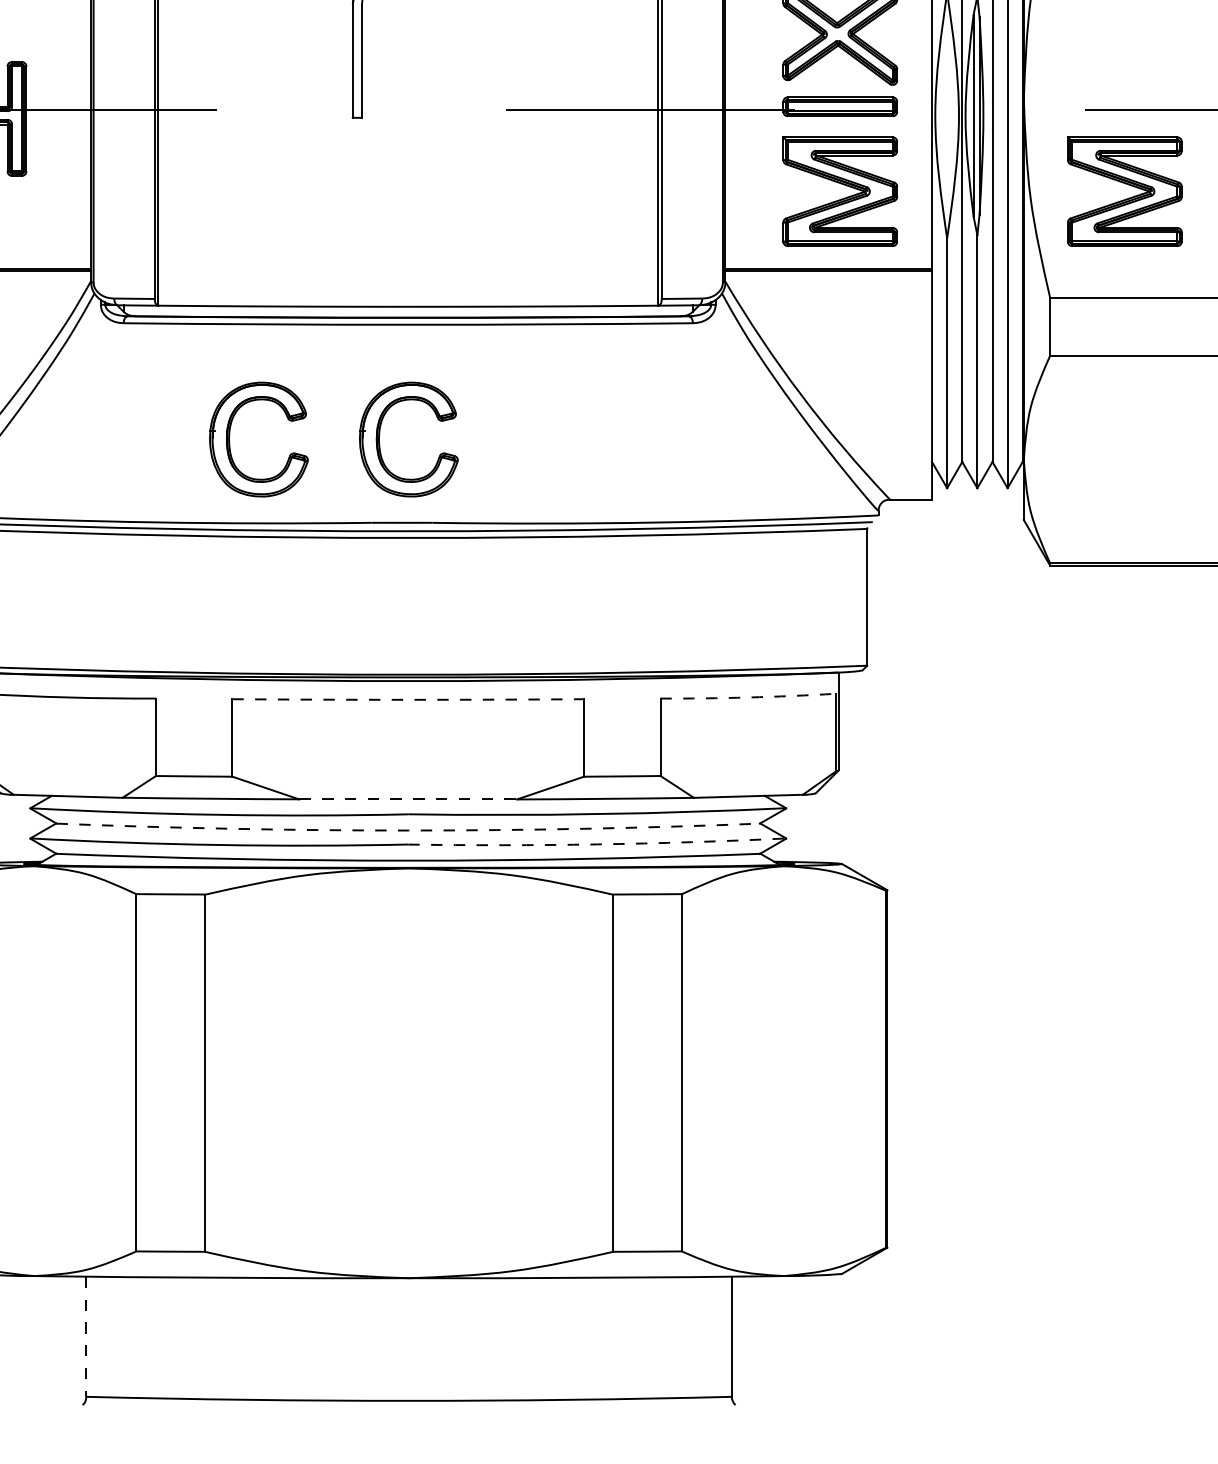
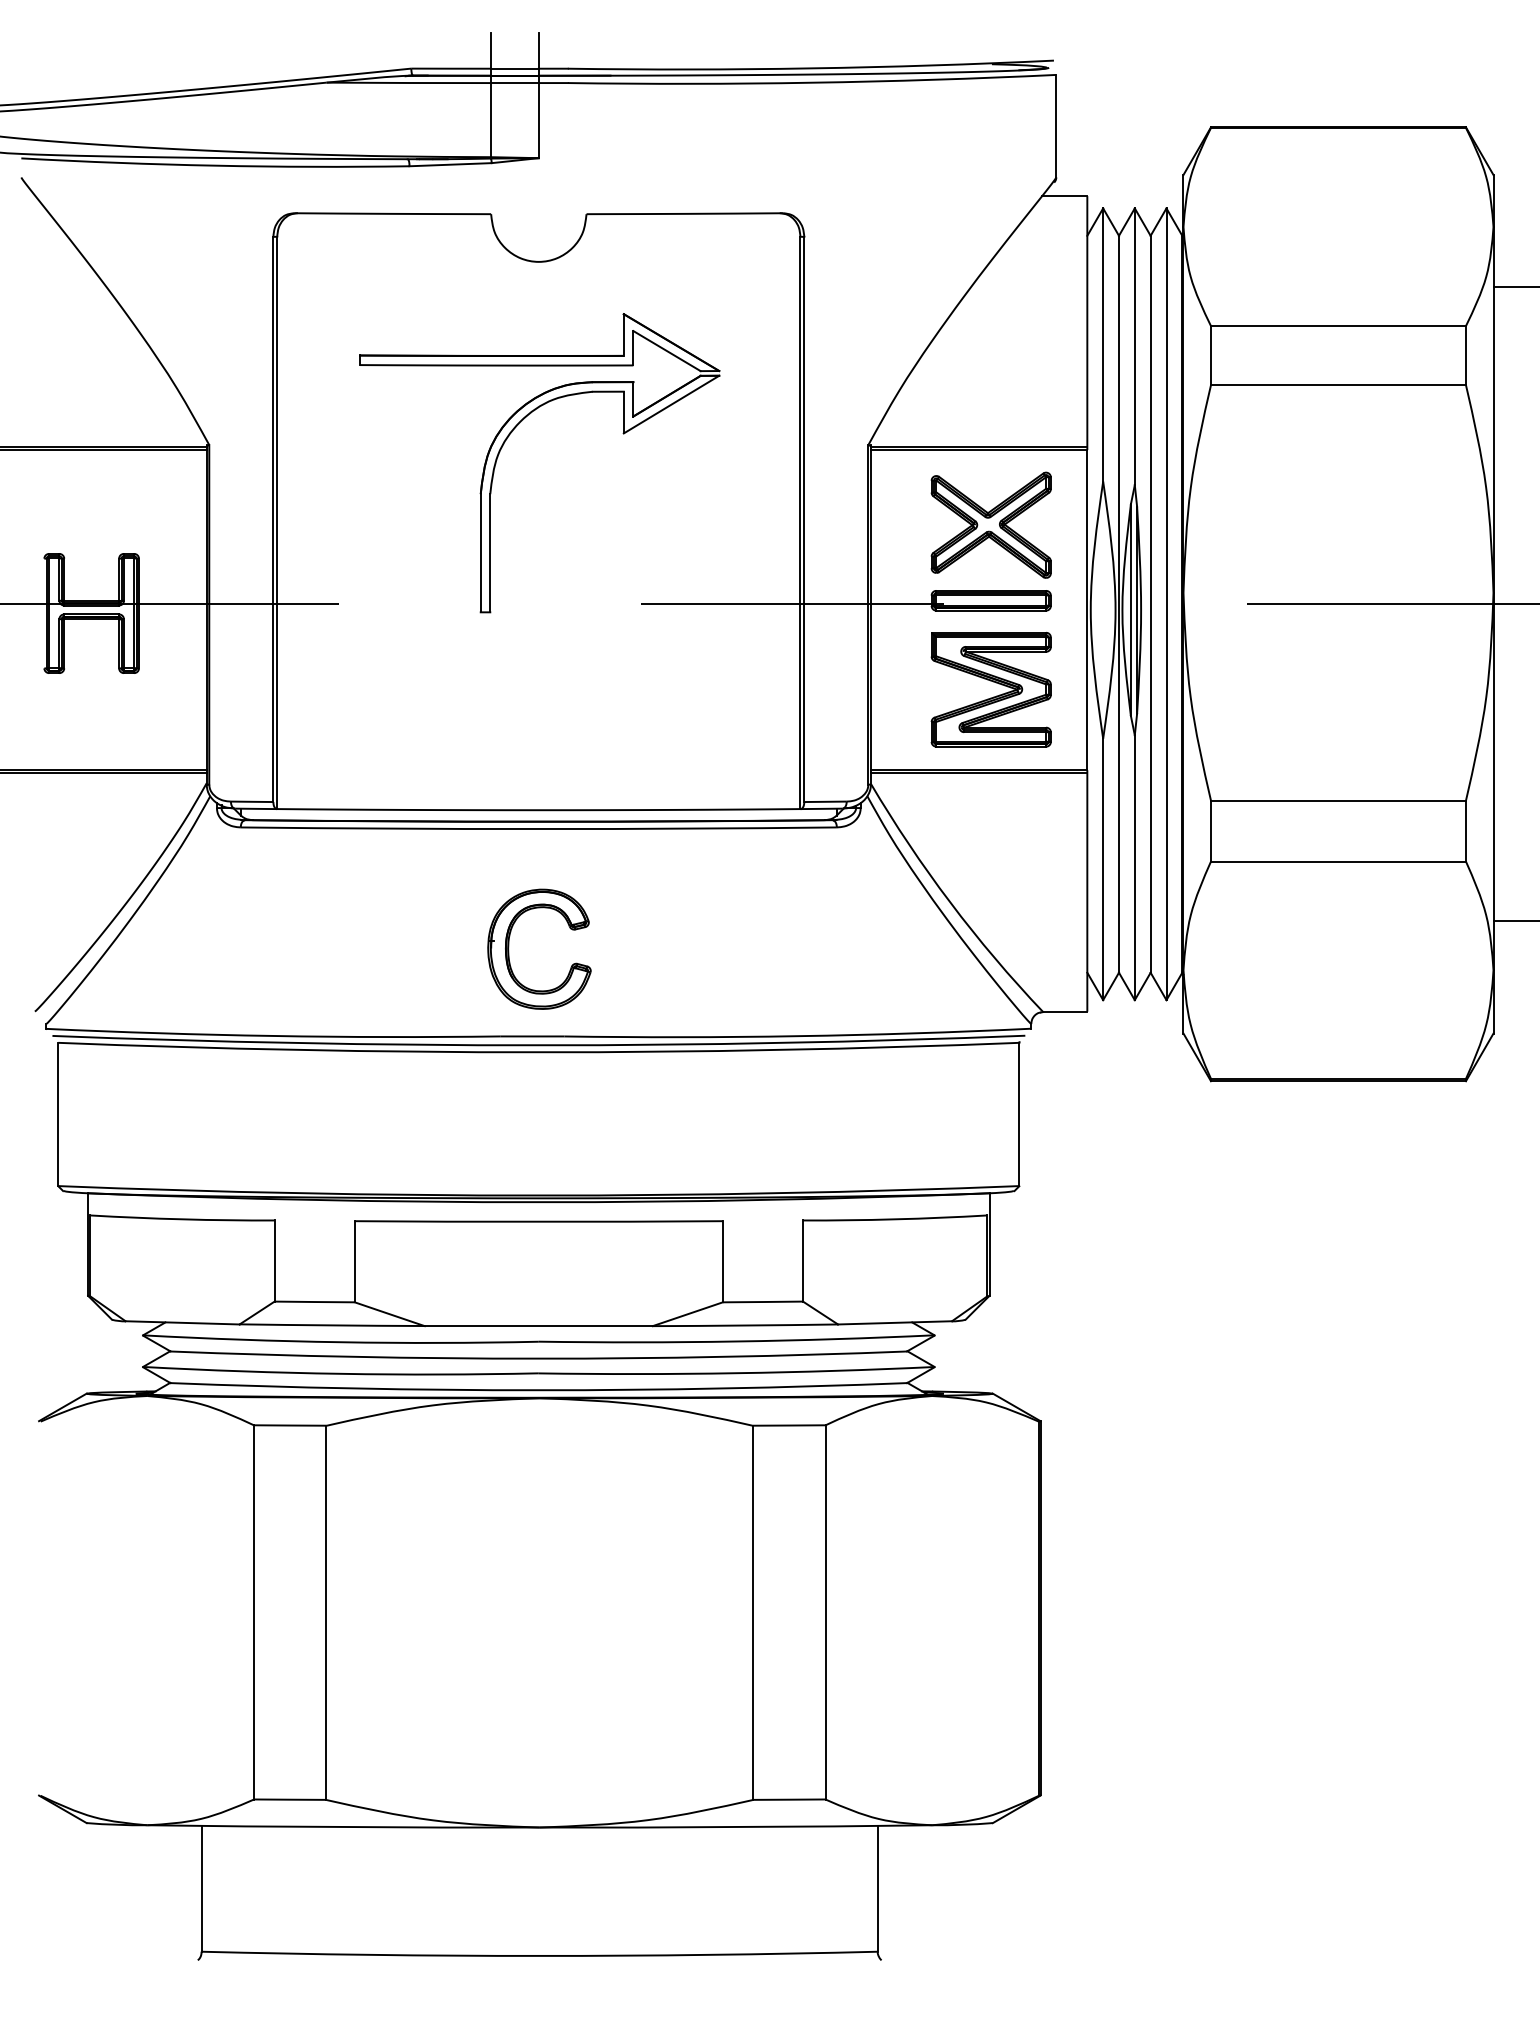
part: (1126, 184) -> (1291, 682), removed
part: (230, 438) -> (352, 948), removed
arc: (748, 697) -> (895, 1219), dashed -> solid
arc: (407, 699) -> (538, 1221), dashed -> solid
line: (407, 799) -> (538, 1326), dashed -> solid
arc: (407, 830) -> (538, 1358), dashed -> solid
arc: (597, 844) -> (736, 1373), dashed -> solid
line: (86, 1336) -> (201, 1888), dashed -> solid

